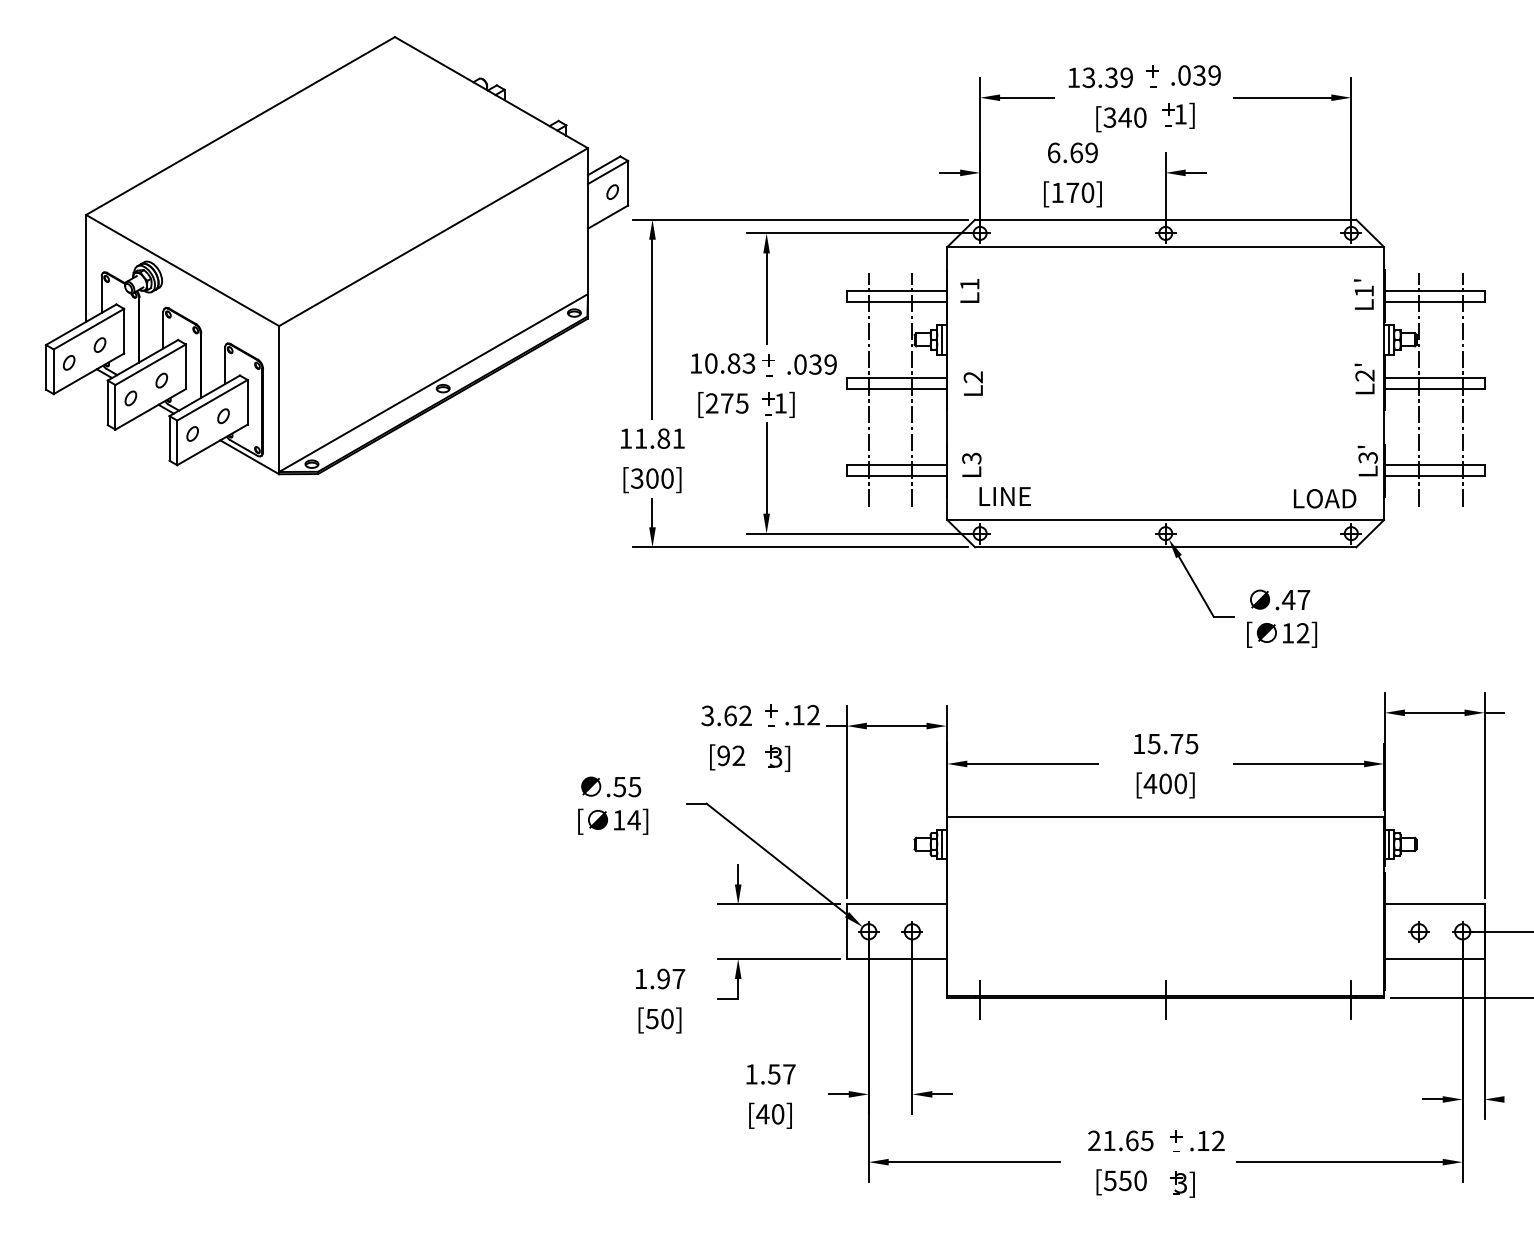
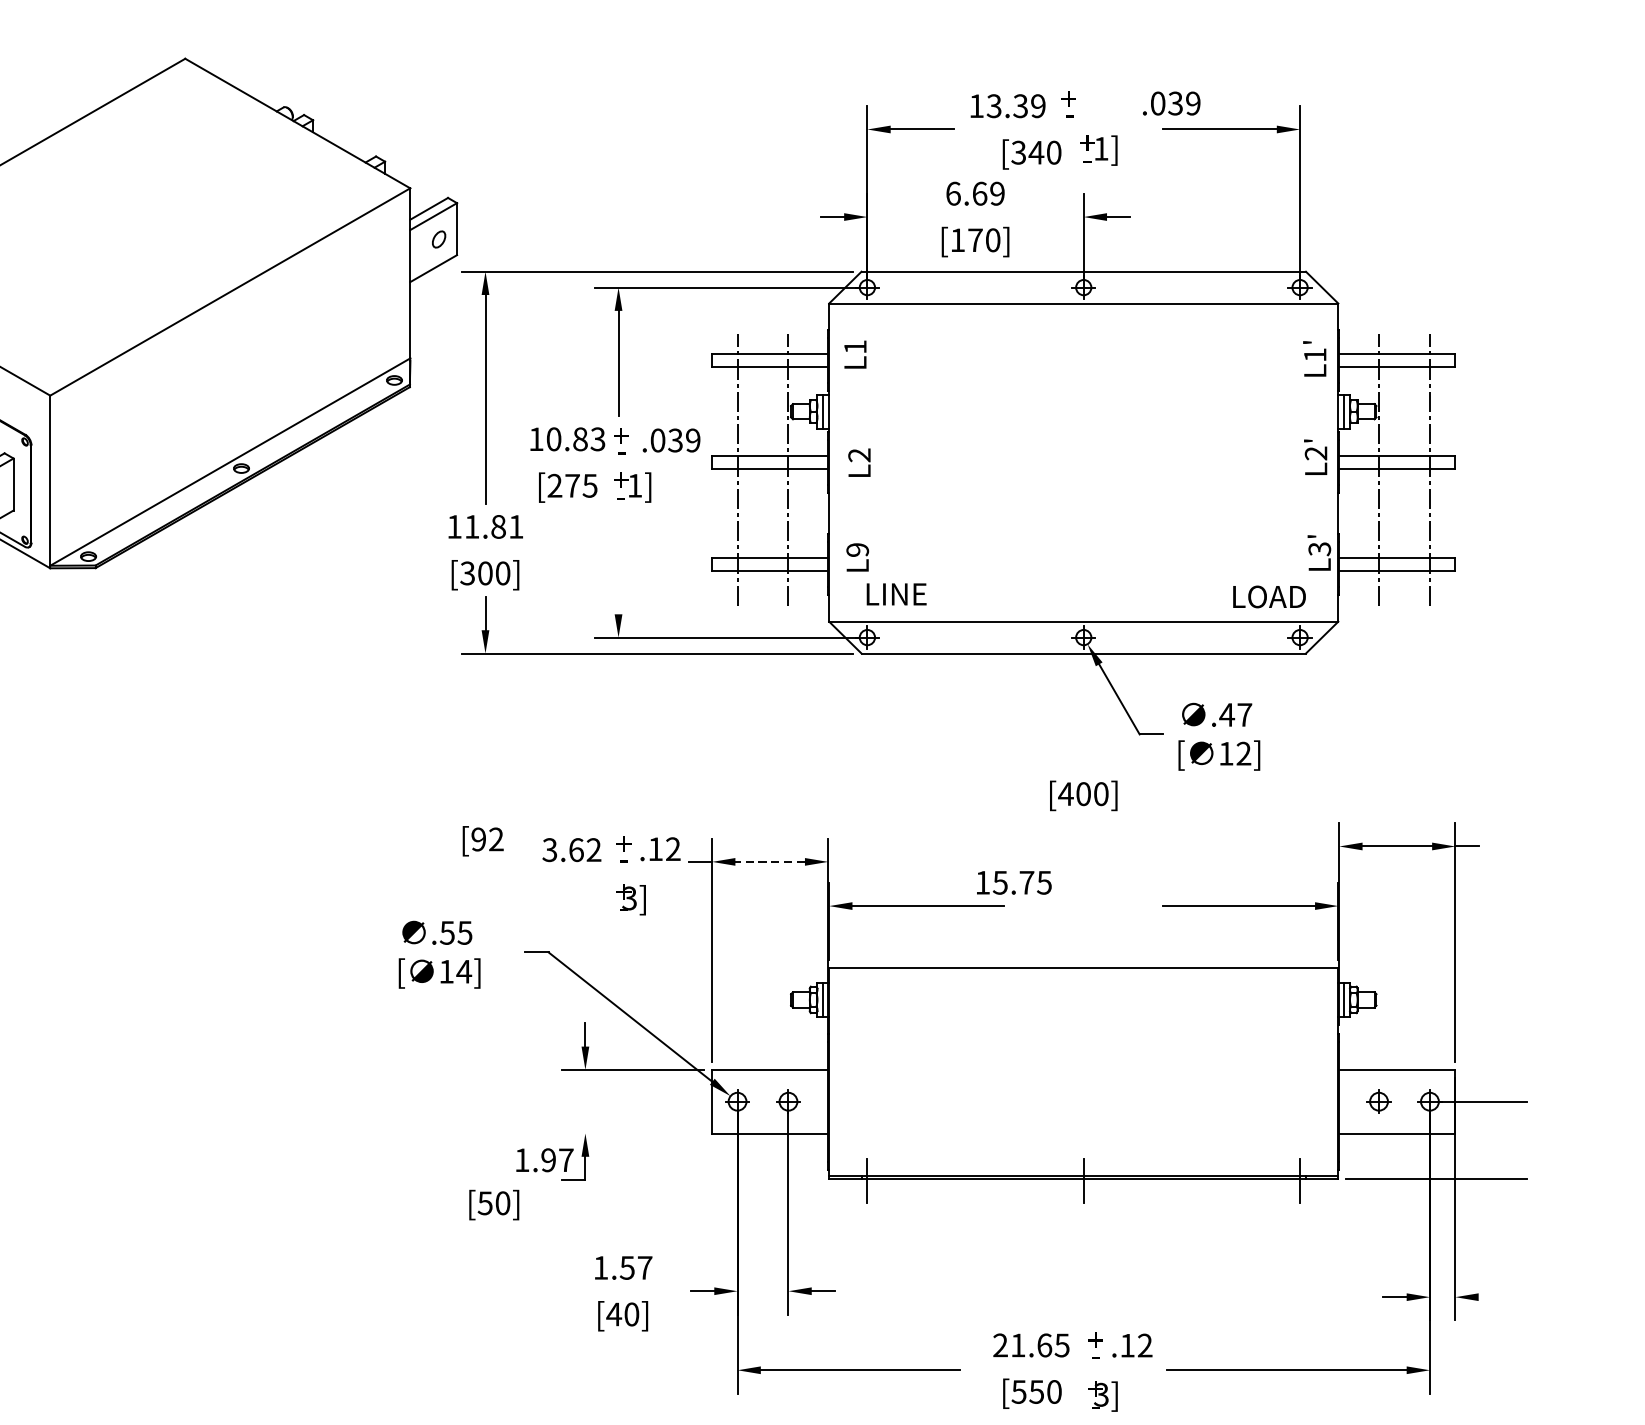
text: (1195, 75) -> (1170, 103), moved
text: (971, 458) -> (857, 550), L3 -> L9
line: (766, 468) -> (618, 561), removed
line: (896, 726) -> (769, 862), solid -> dashed
text: (1166, 744) -> (1014, 883), moved
text: (727, 757) -> (483, 841), moved
text: (1165, 785) -> (1083, 795), moved
line: (778, 959) -> (632, 1134), removed
text: (660, 978) -> (544, 1159), moved

